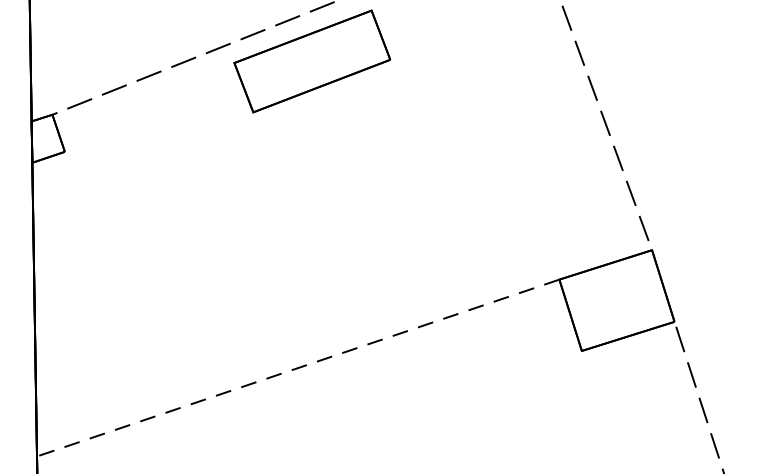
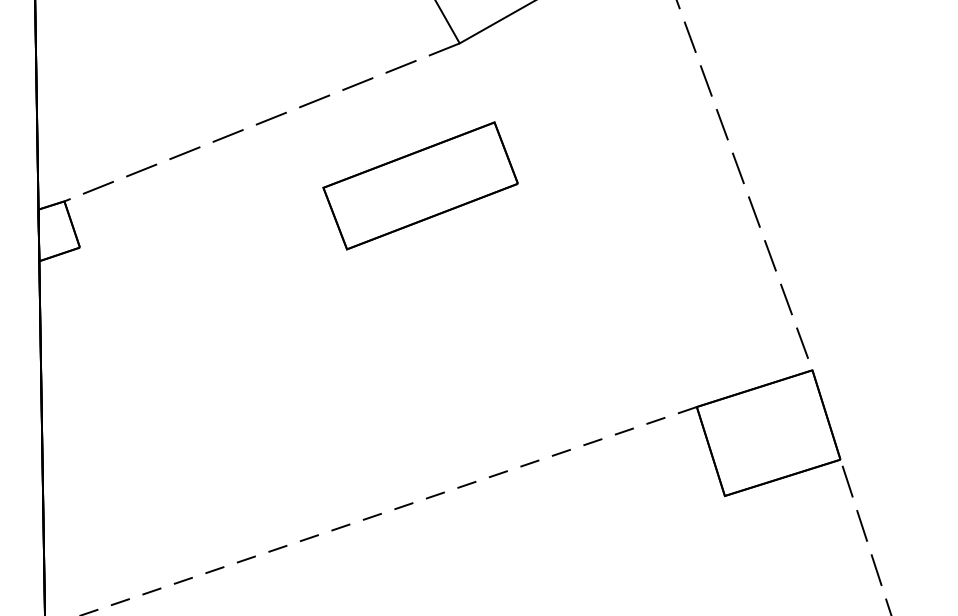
part: (312, 61) -> (420, 185), moved

